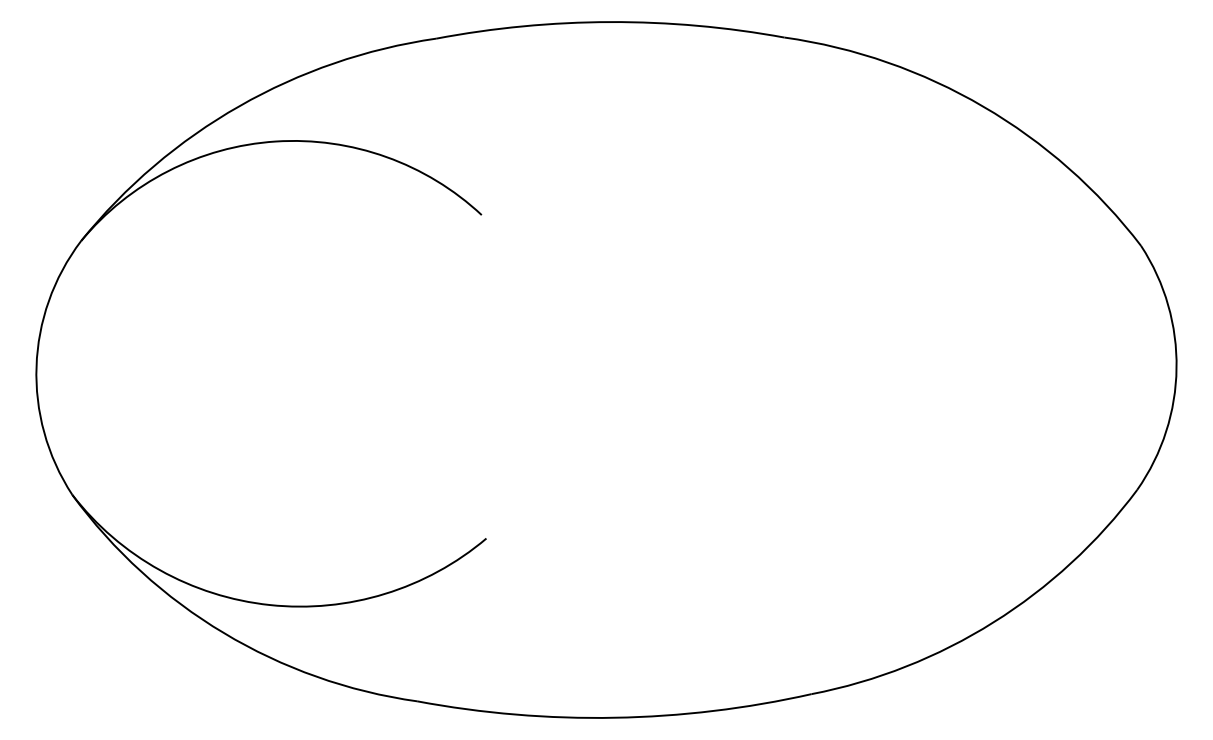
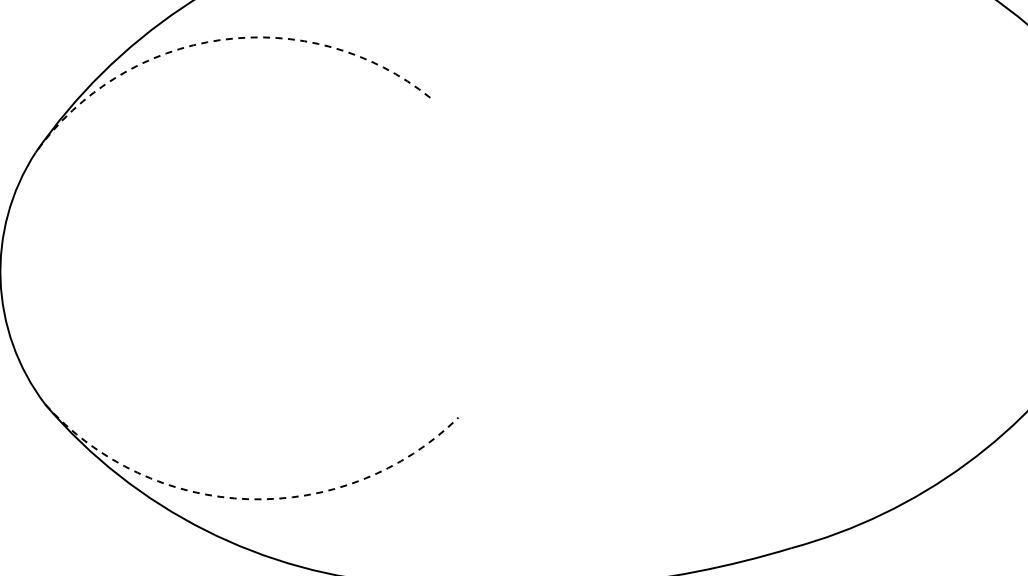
arc: (275, 141) -> (220, 39), solid -> dashed
arc: (270, 605) -> (249, 499), solid -> dashed

